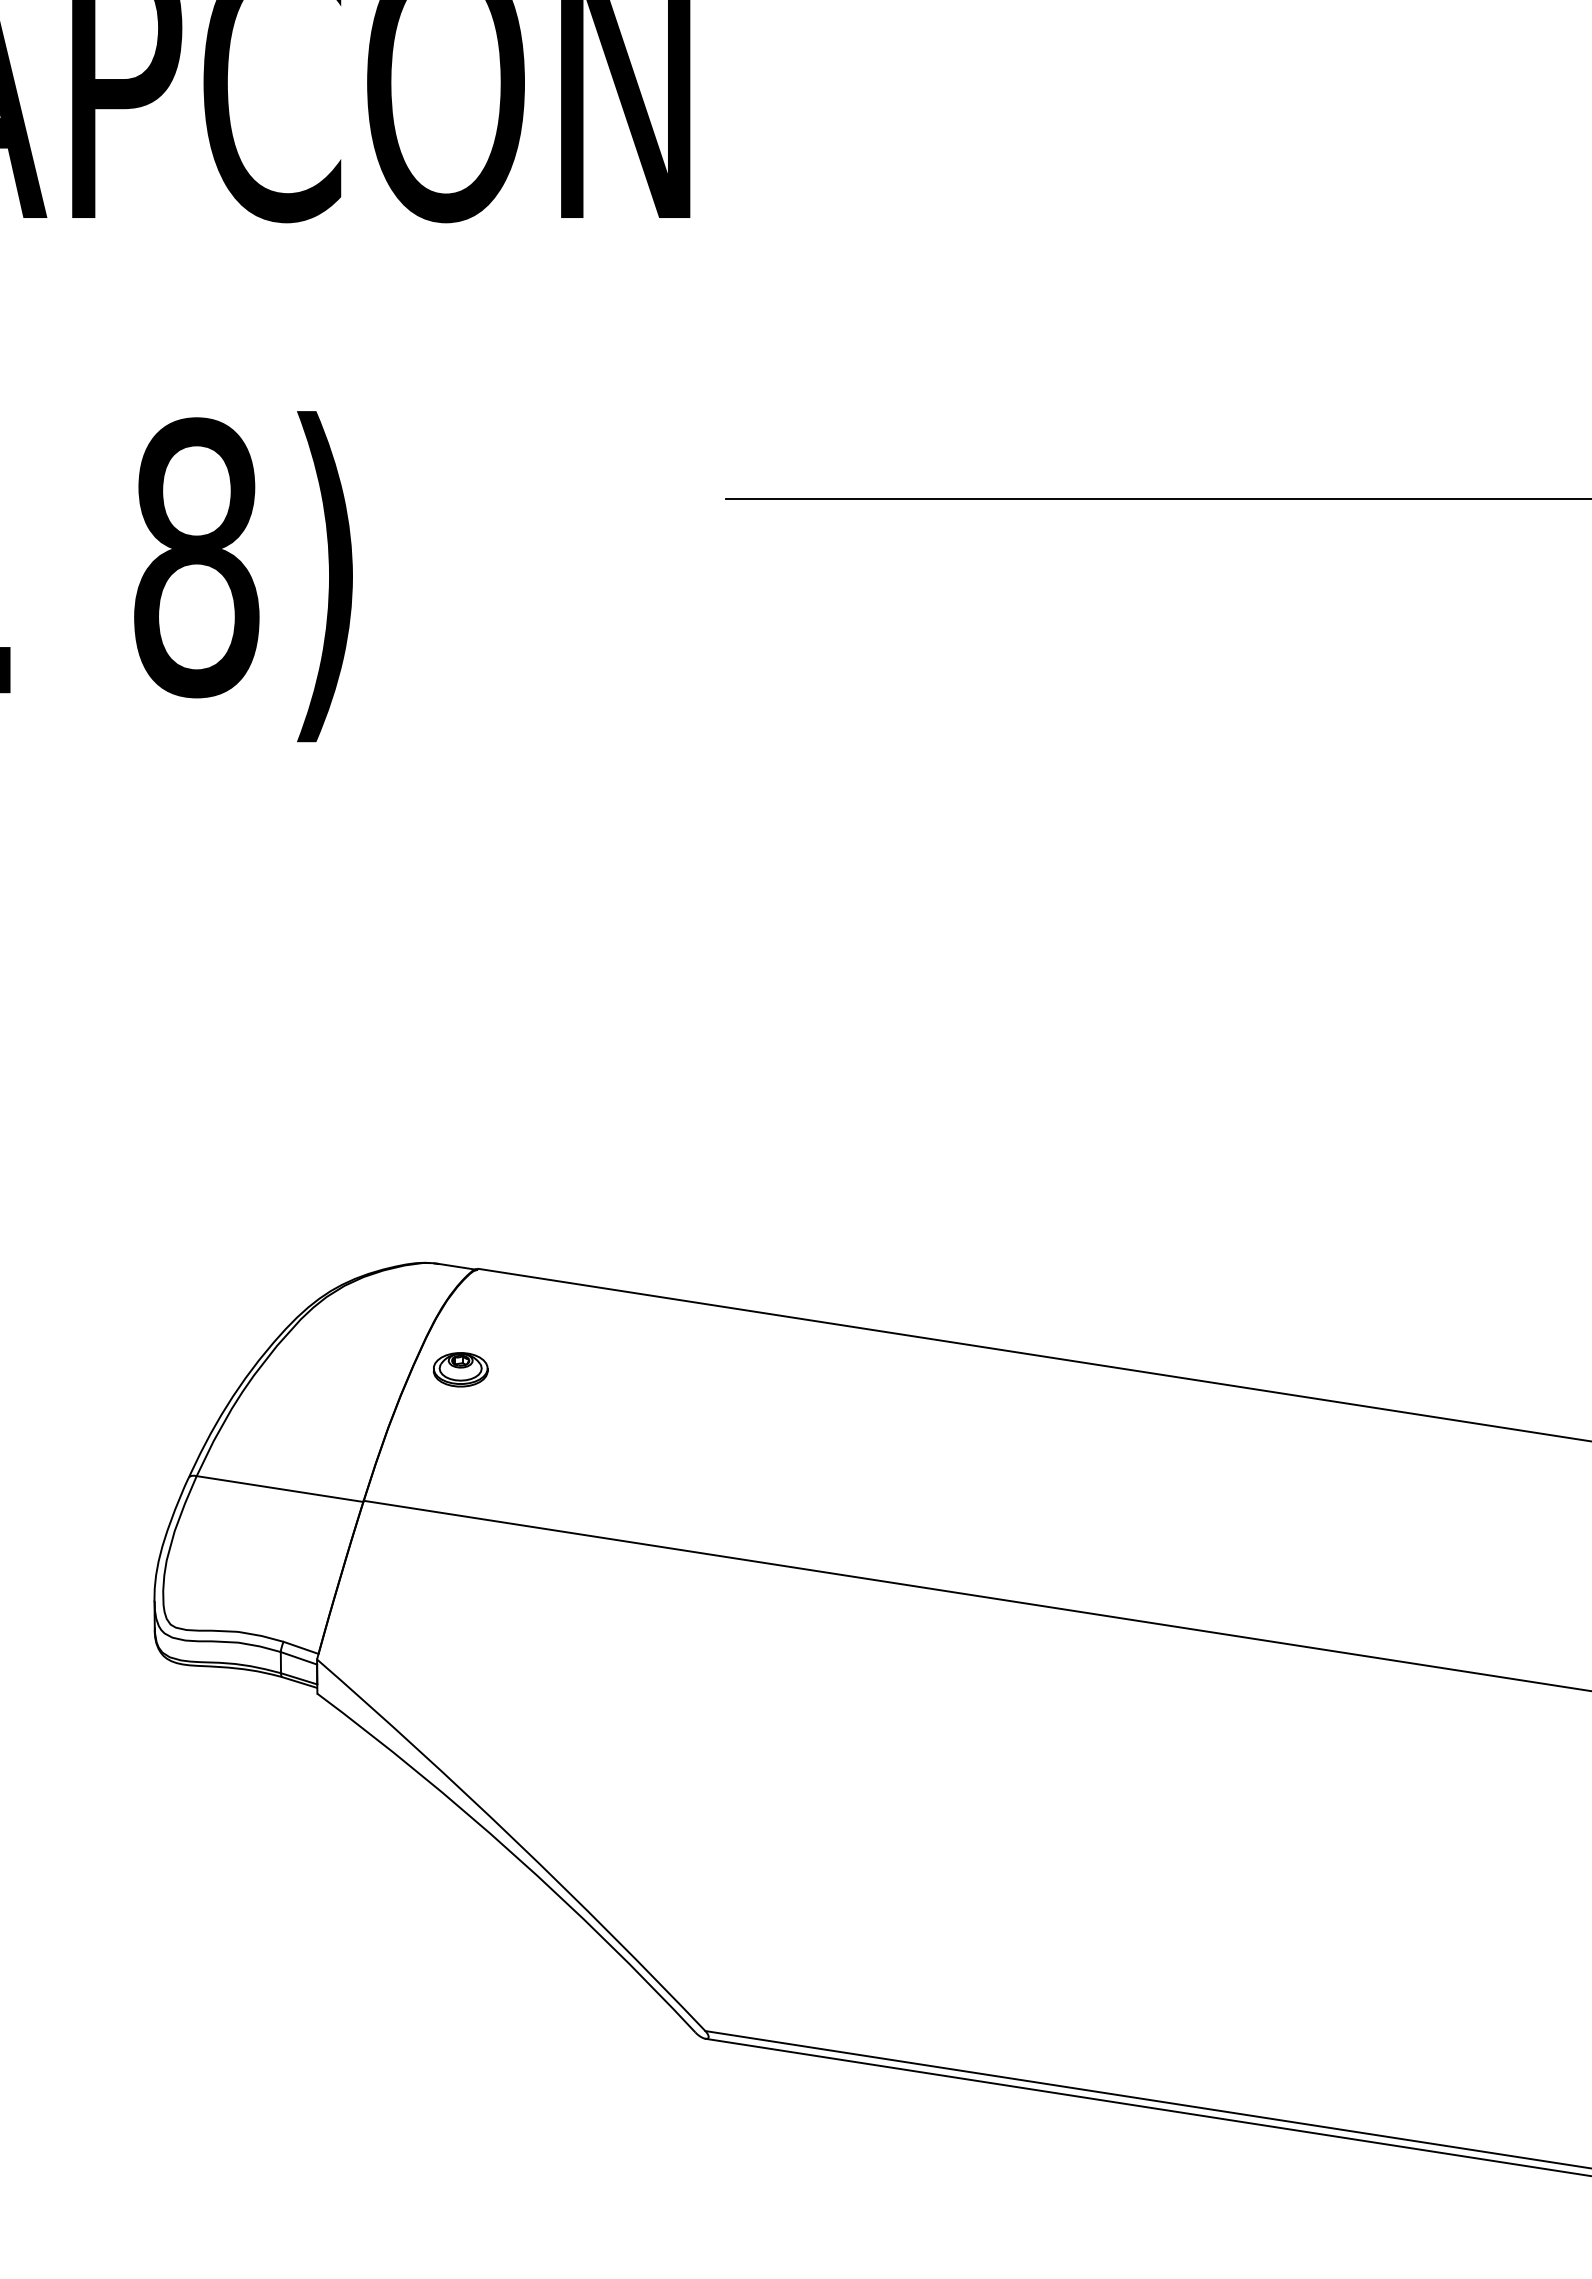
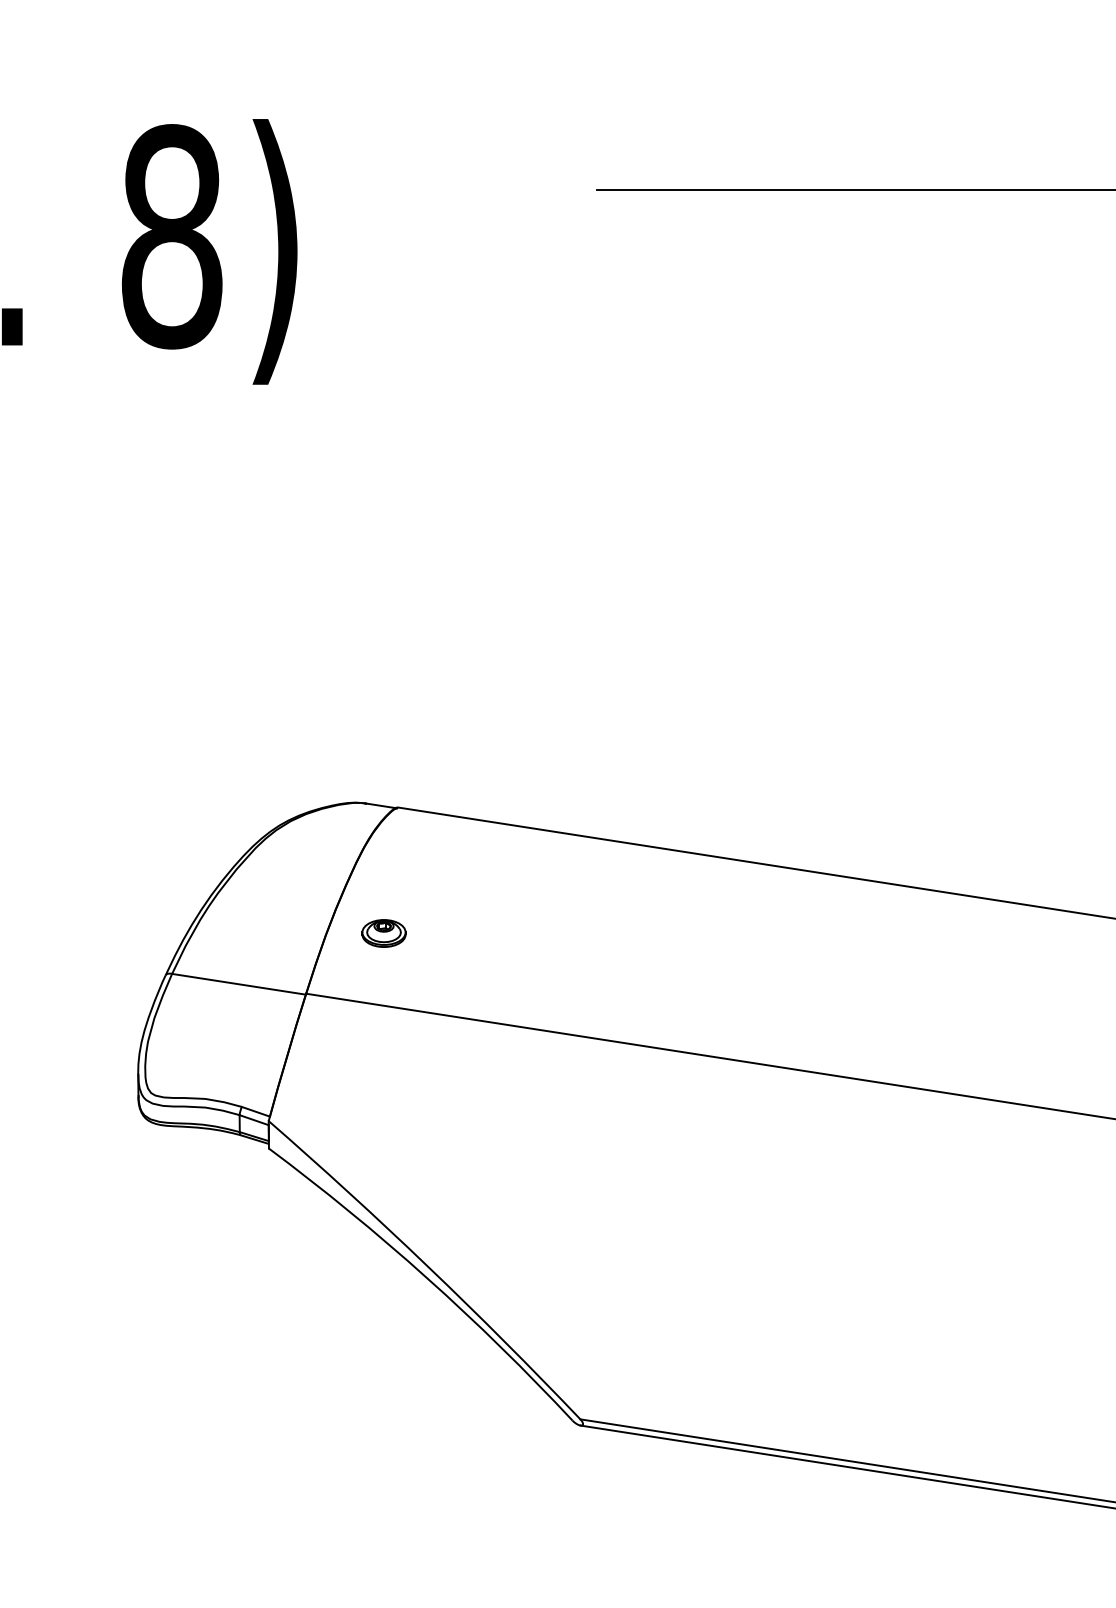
part: (460, 1369) -> (383, 933), moved

